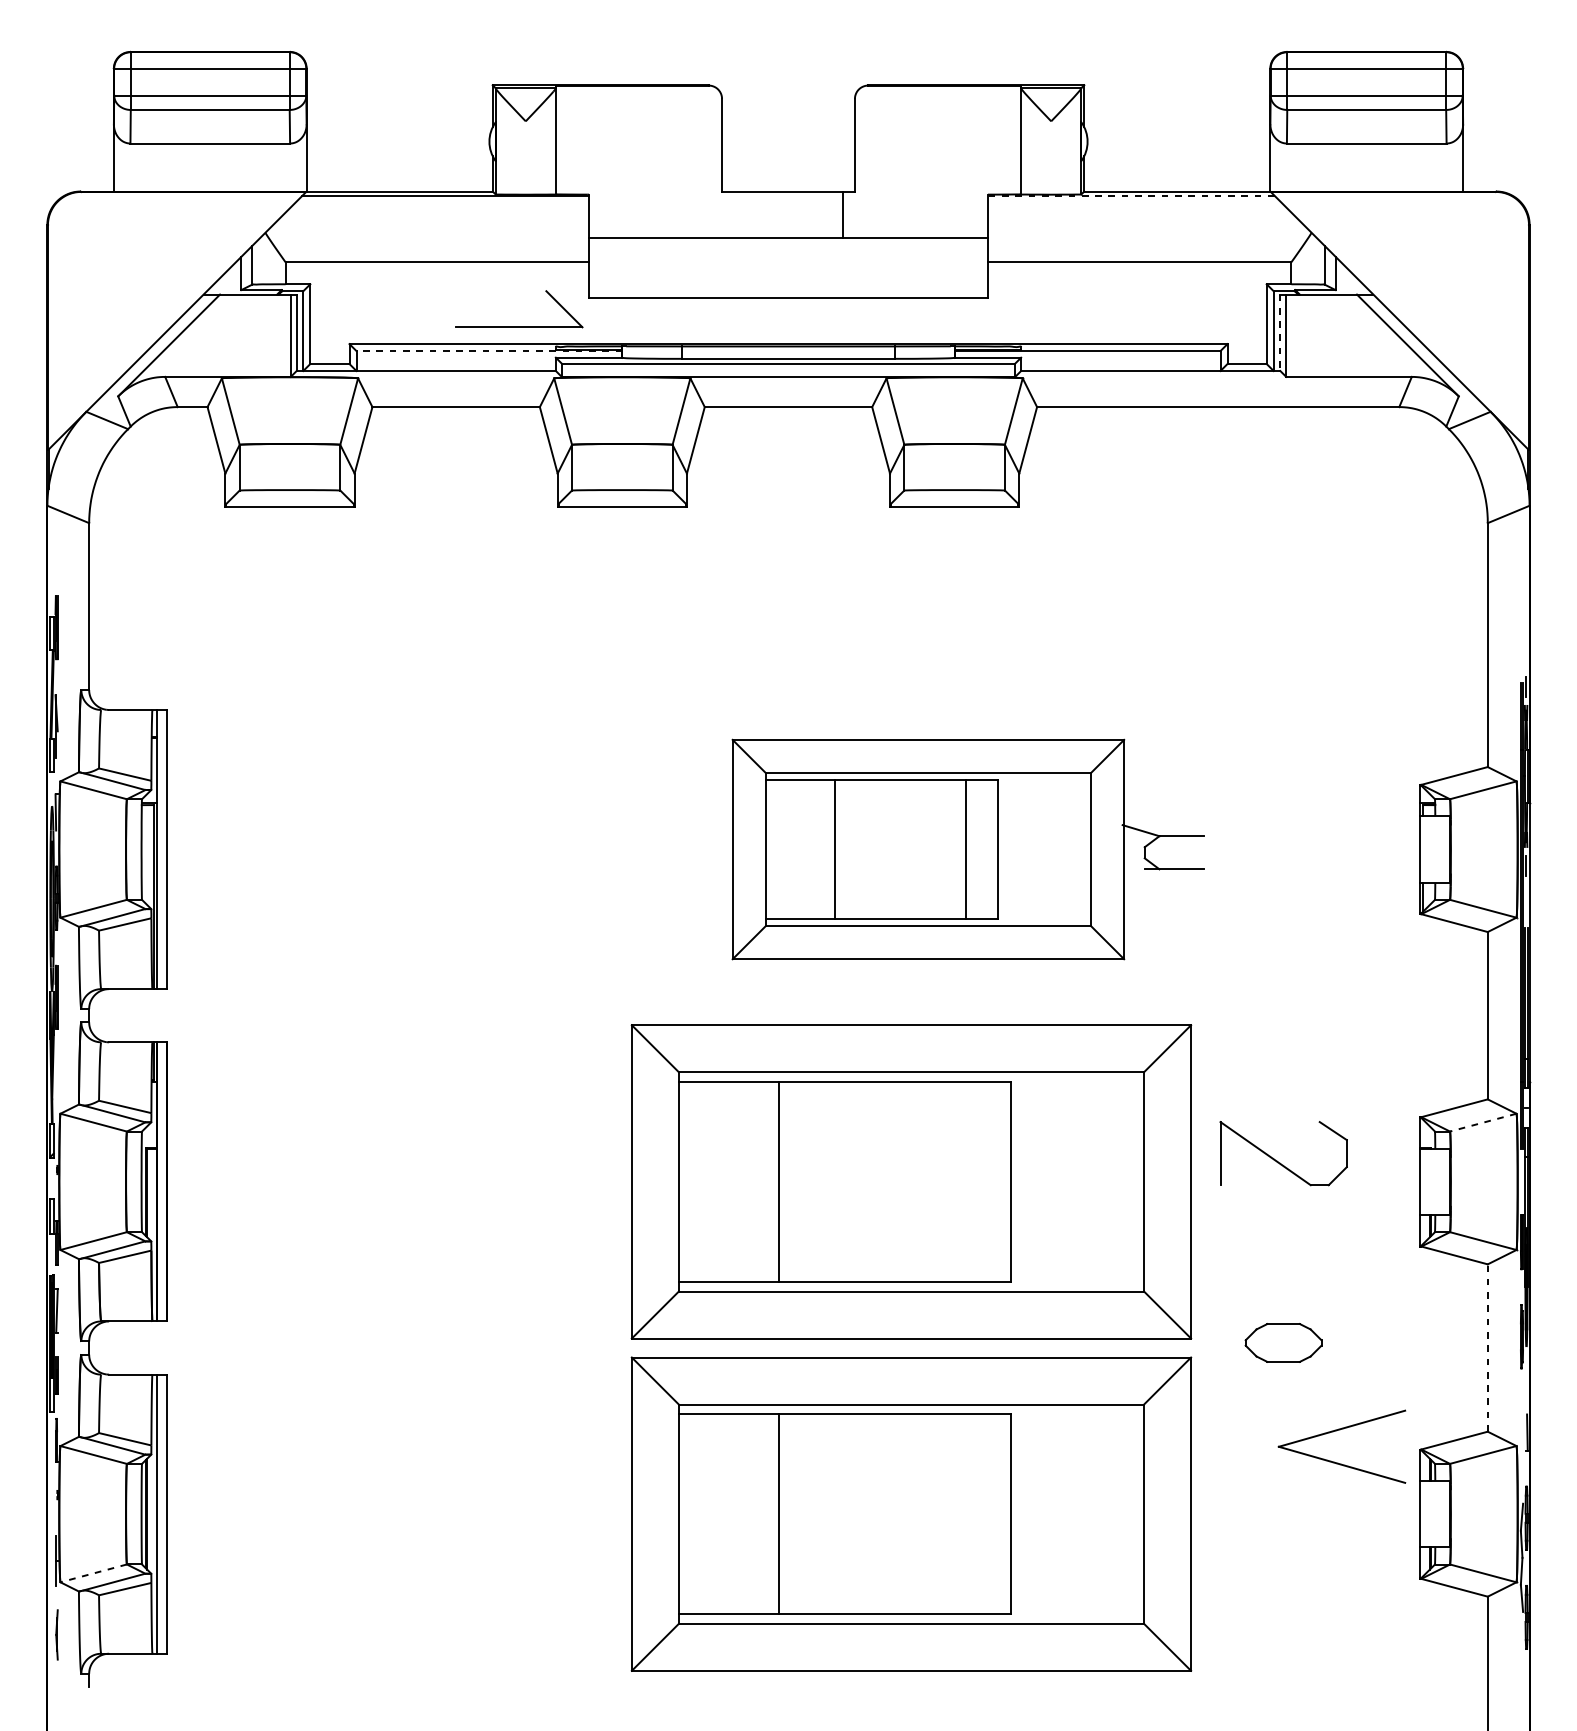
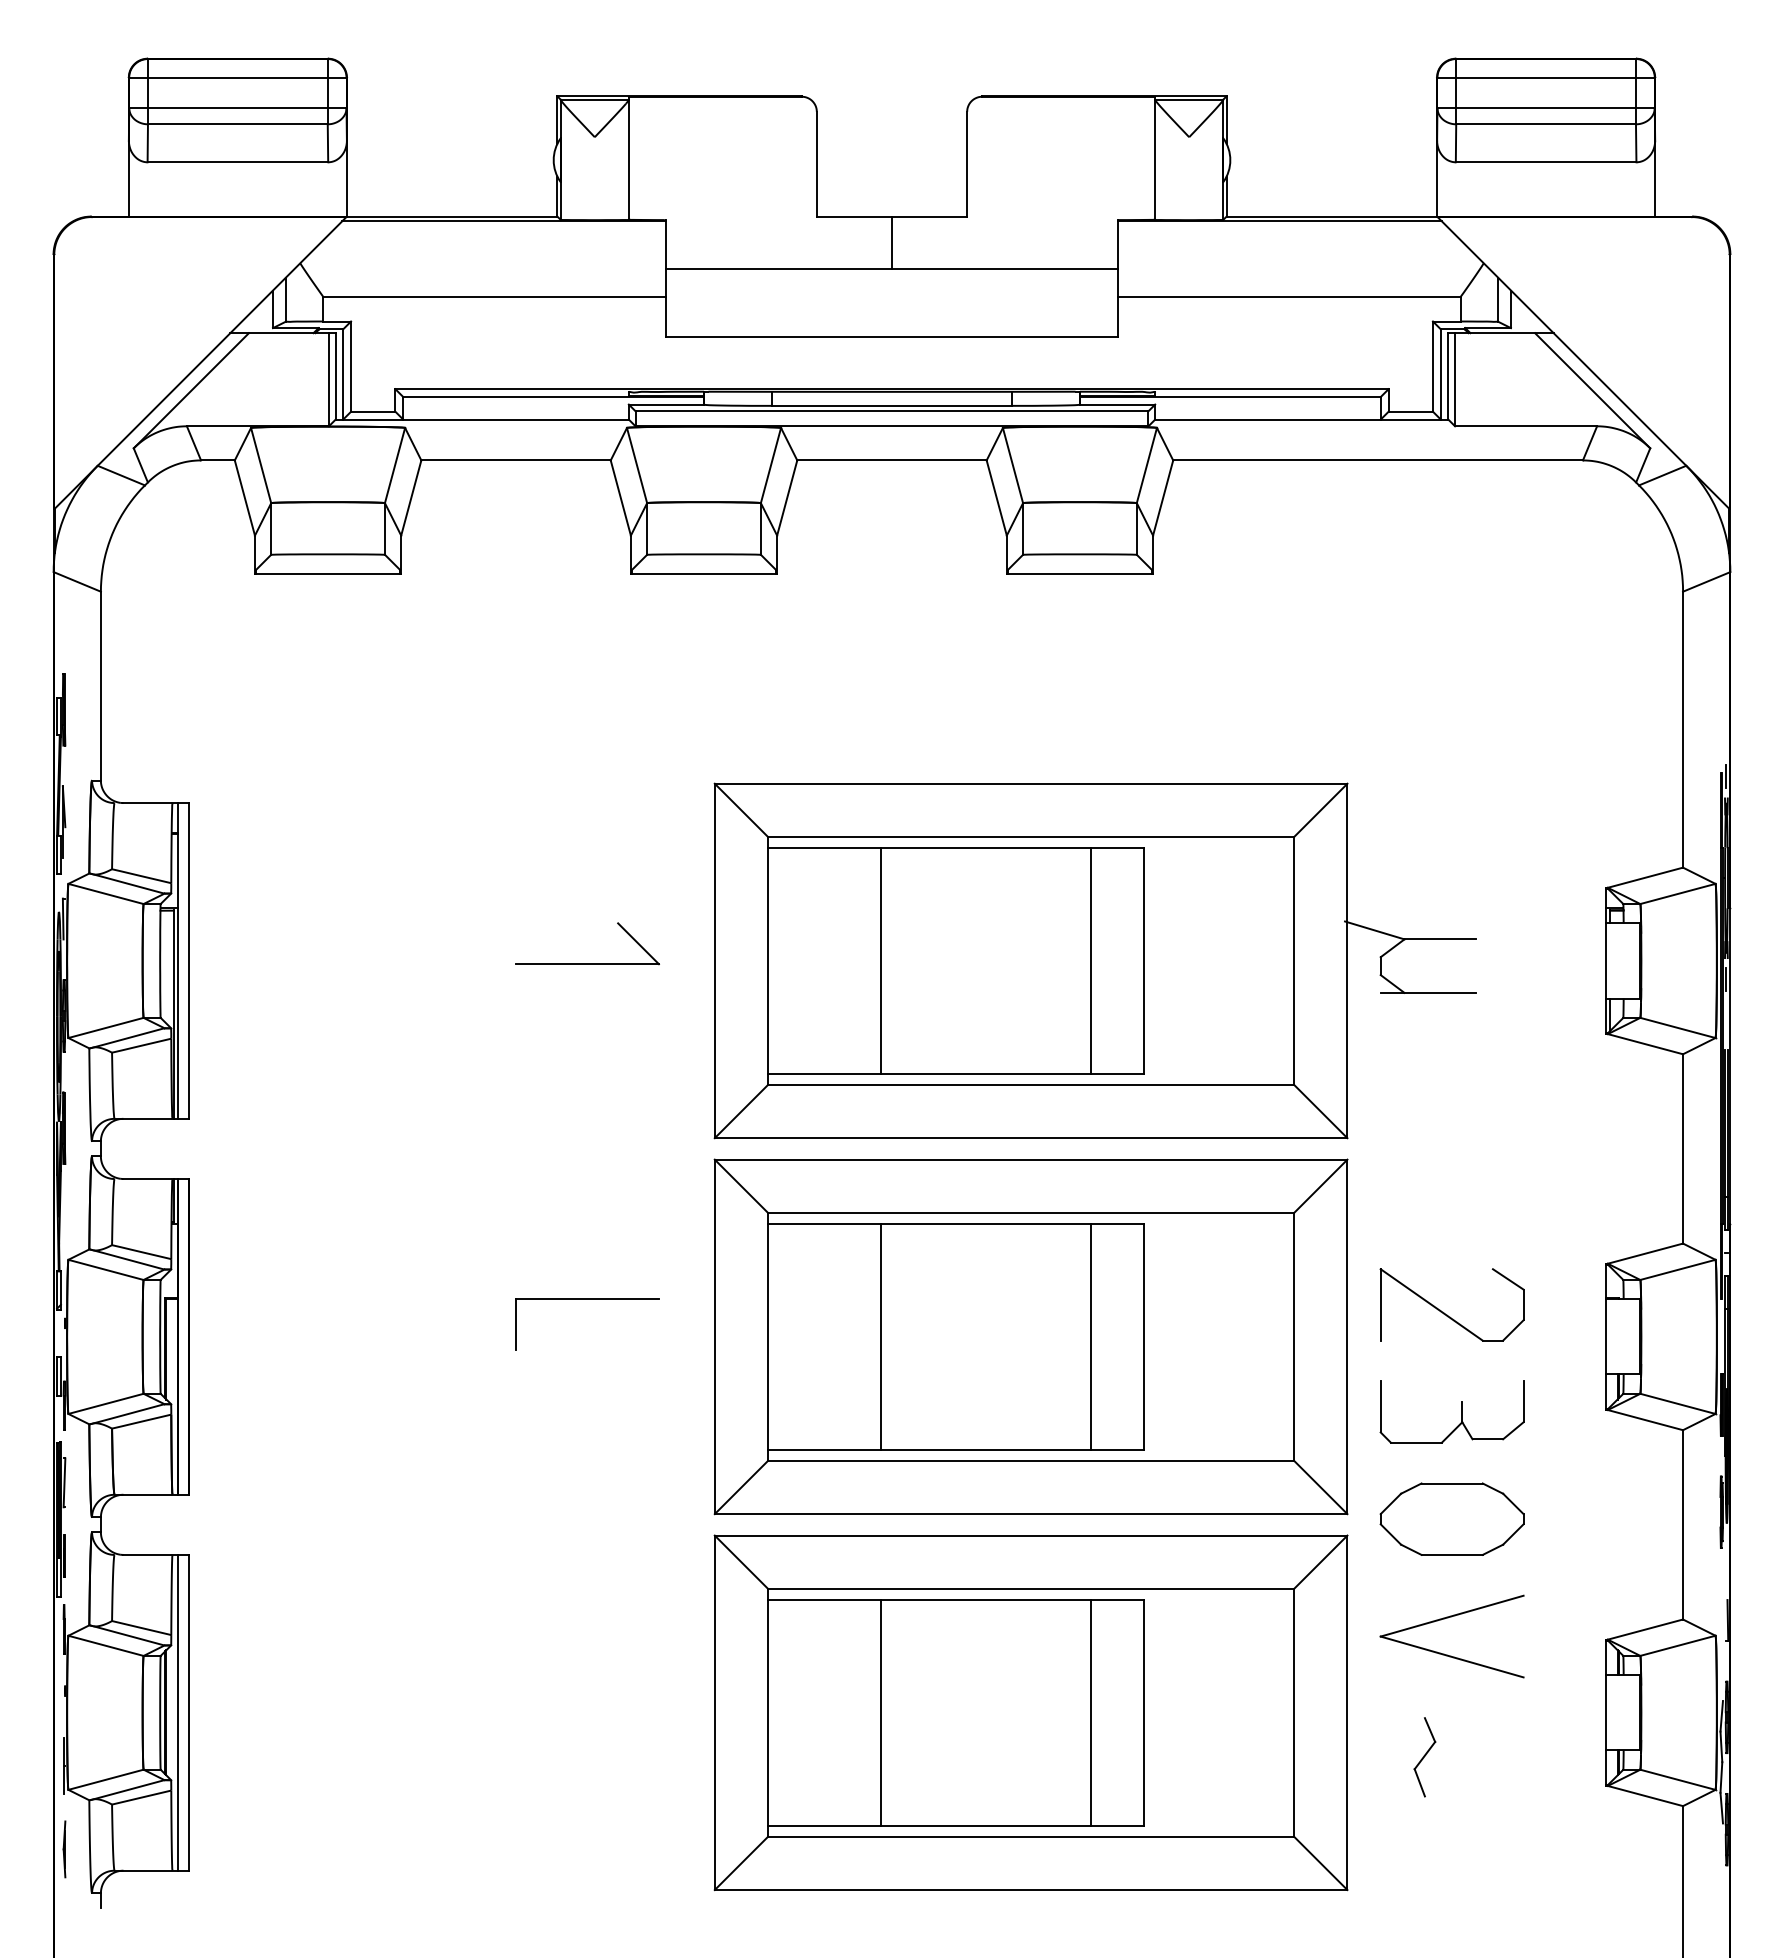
line: (1131, 195) -> (1279, 221), dashed -> solid
line: (843, 214) -> (892, 242), moved
part: (519, 326) -> (587, 963), moved
line: (1280, 332) -> (1448, 376), dashed -> solid
line: (489, 351) -> (553, 397), dashed -> solid
part: (967, 849) -> (1094, 960), size x1.43
line: (1482, 1122) -> (1677, 1269), dashed -> solid
part: (519, 1148) -> (587, 1299), added
line: (964, 1181) -> (1091, 1336), added
part: (1291, 1247) -> (1461, 1411), added
part: (1283, 1342) -> (1451, 1518), size x1.67
line: (1488, 1347) -> (1683, 1524), dashed -> solid
part: (1338, 1430) -> (1448, 1618), moved
line: (964, 1513) -> (1091, 1712), added
part: (1259, 1553) -> (1424, 1757), added
line: (94, 1573) -> (106, 1779), dashed -> solid

